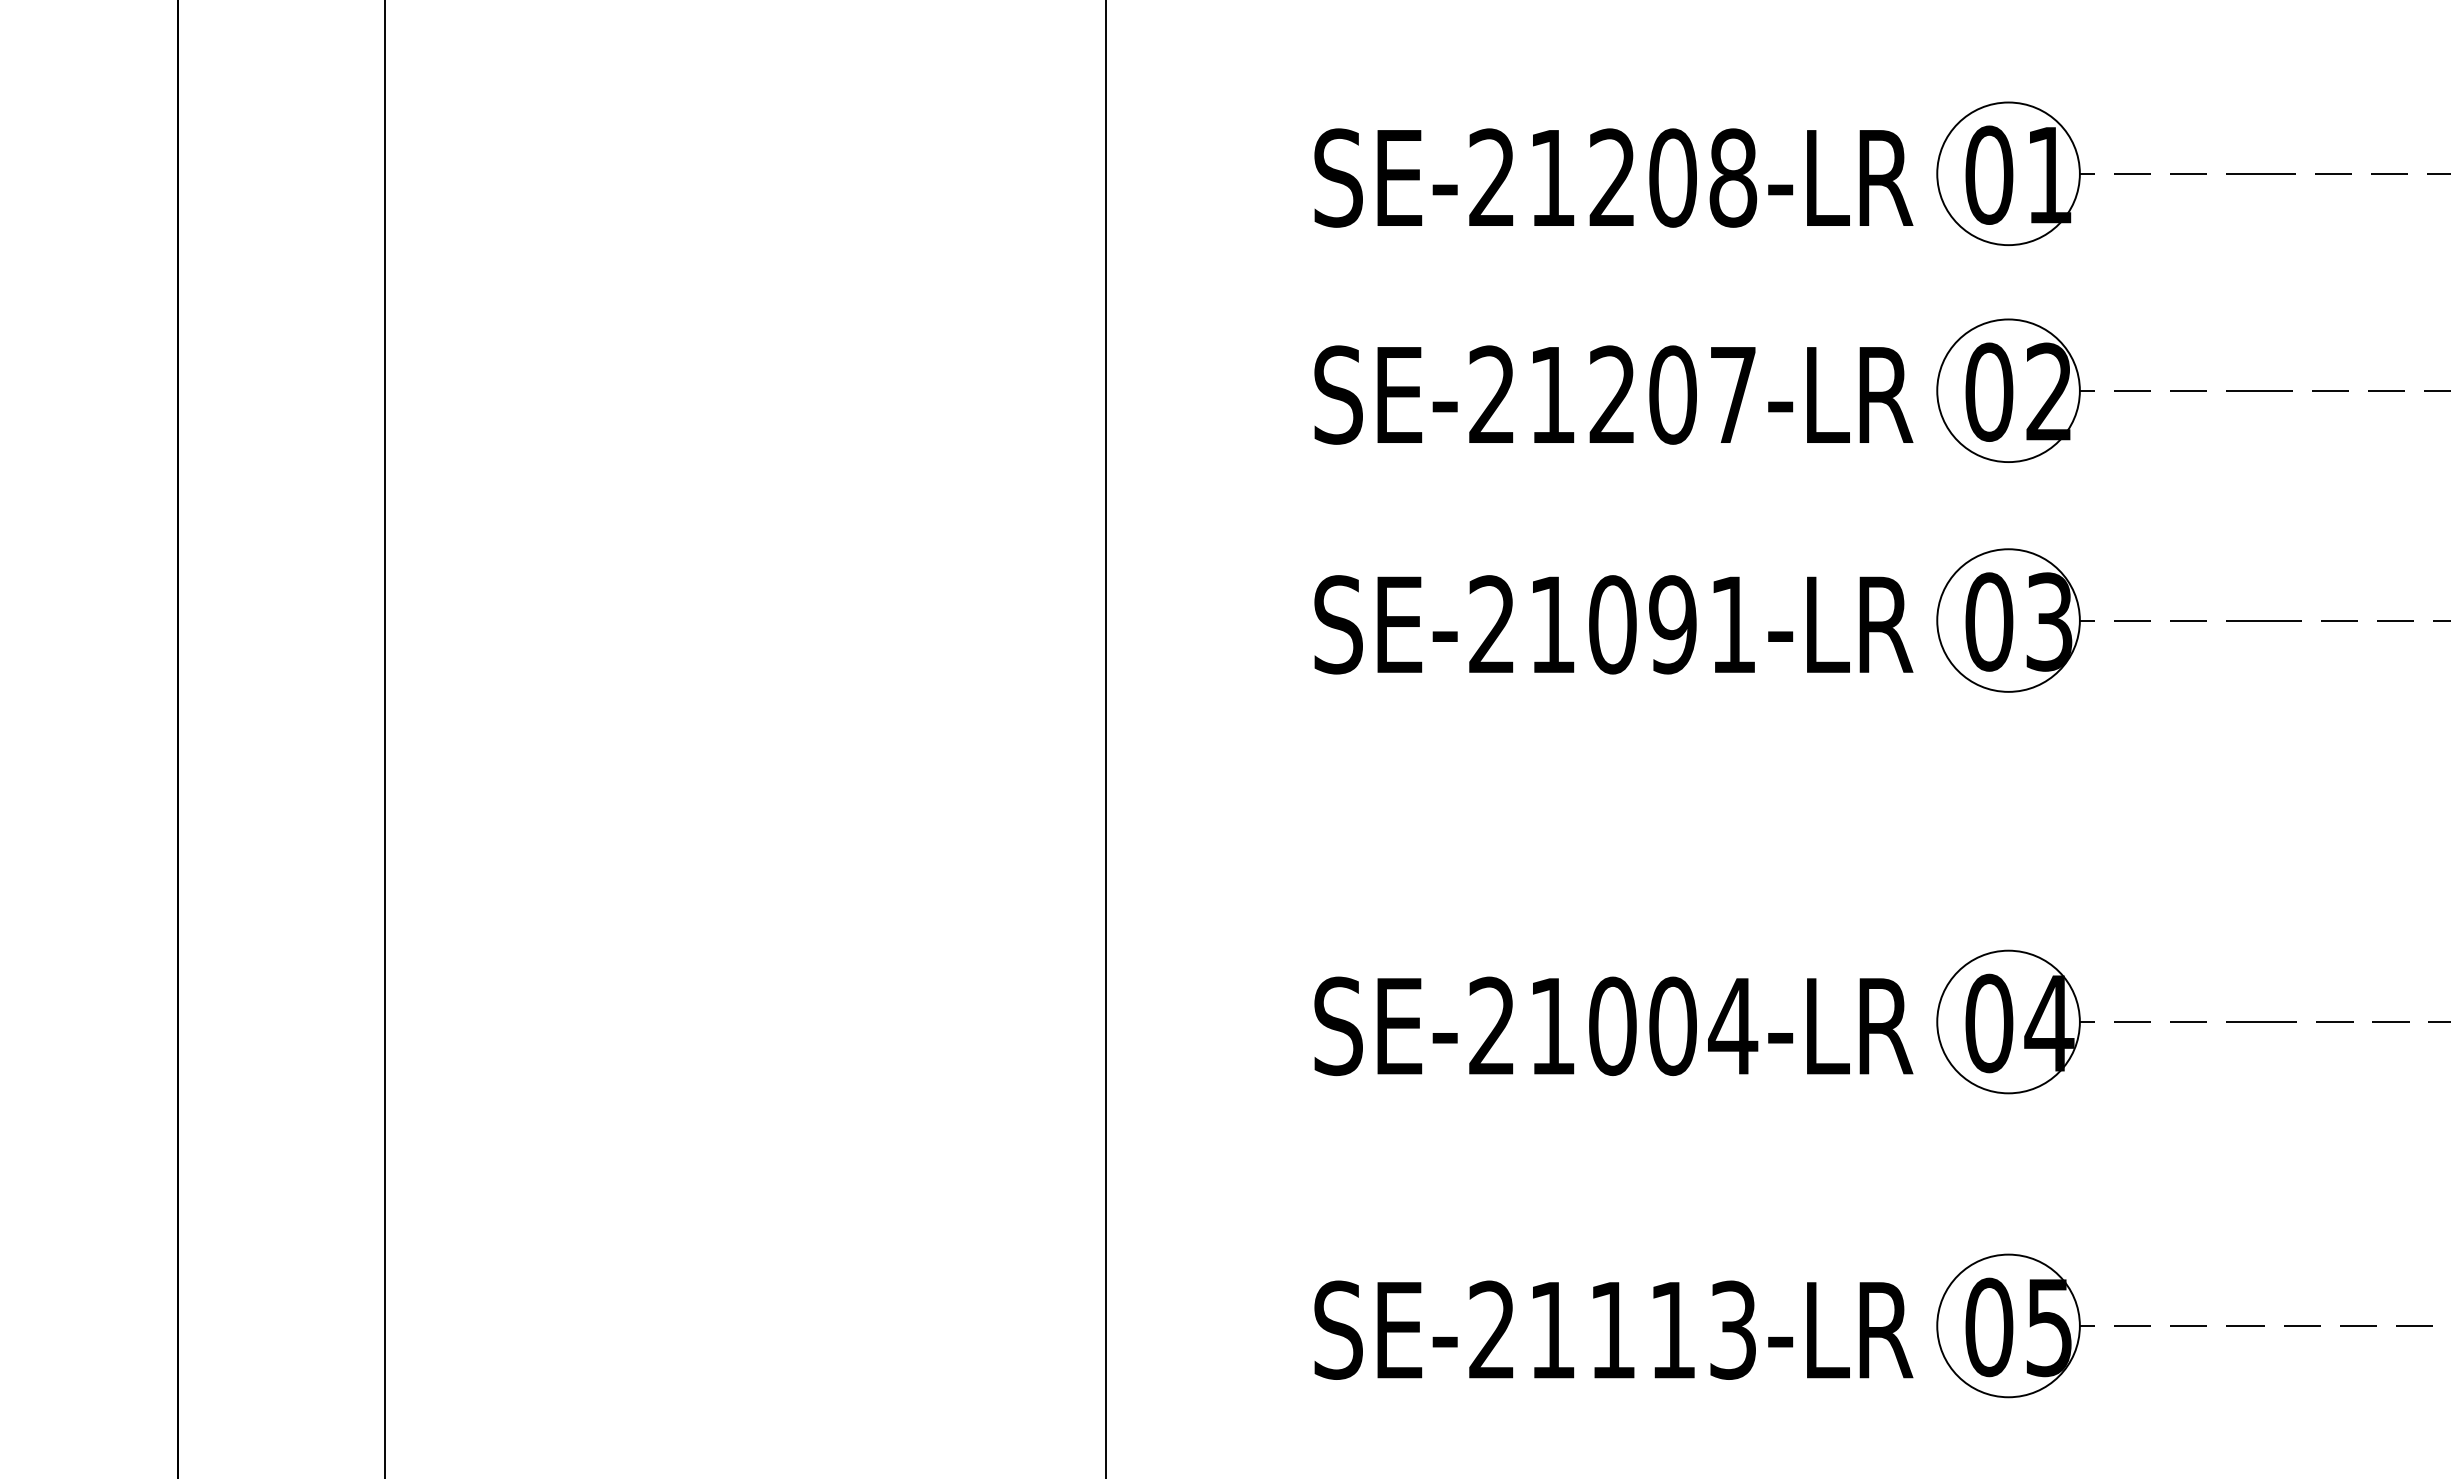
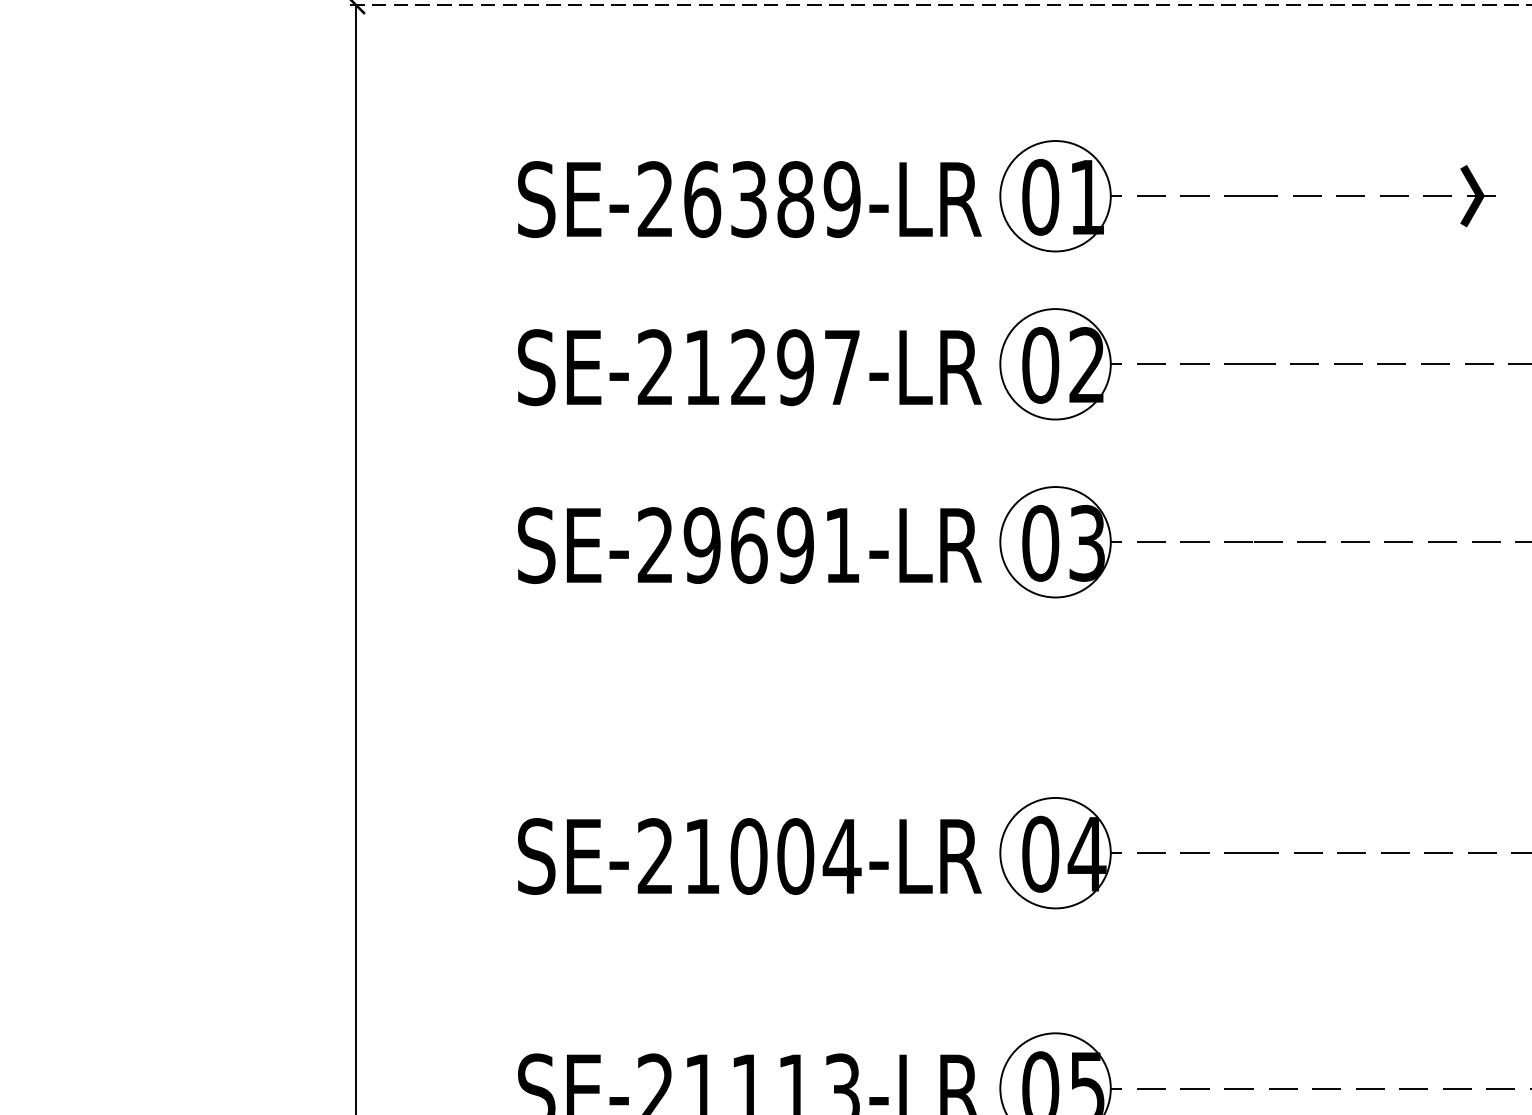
text: (1643, 177) -> (772, 199), SE-21208-LR -> SE-26389-LR
text: (1672, 394) -> (795, 367), SE-21207-LR -> SE-21297-LR
text: (1582, 624) -> (725, 545), SE-21091-LR -> SE-29691-LR

